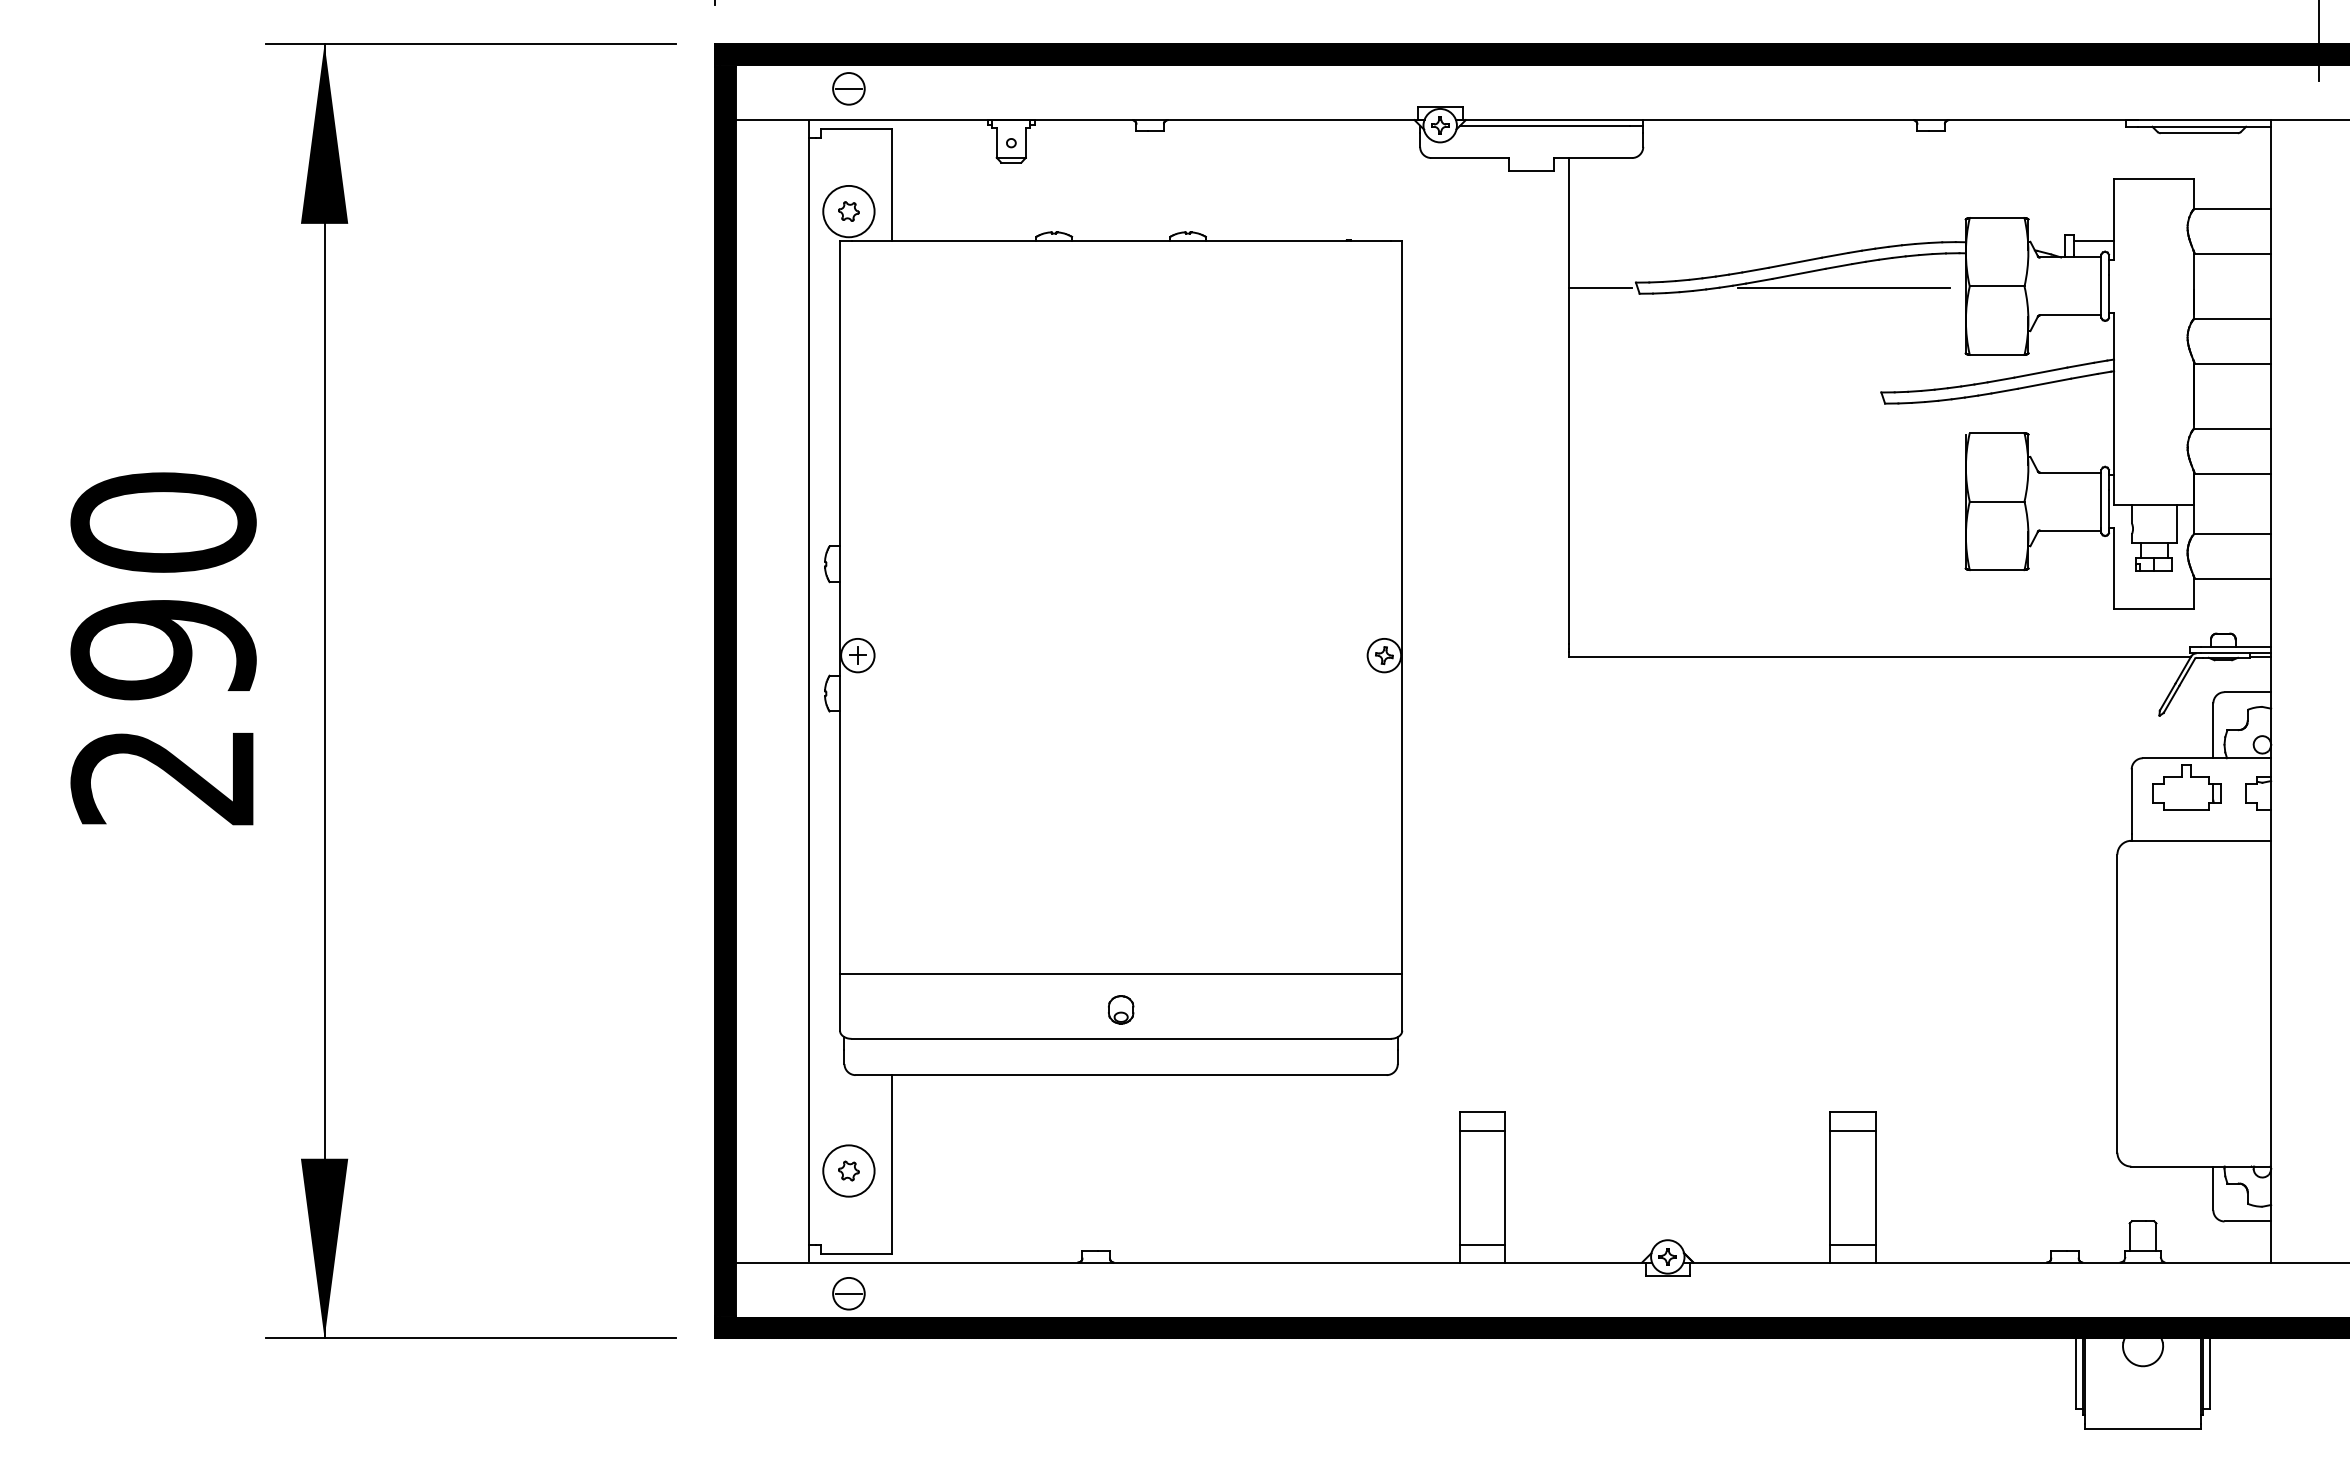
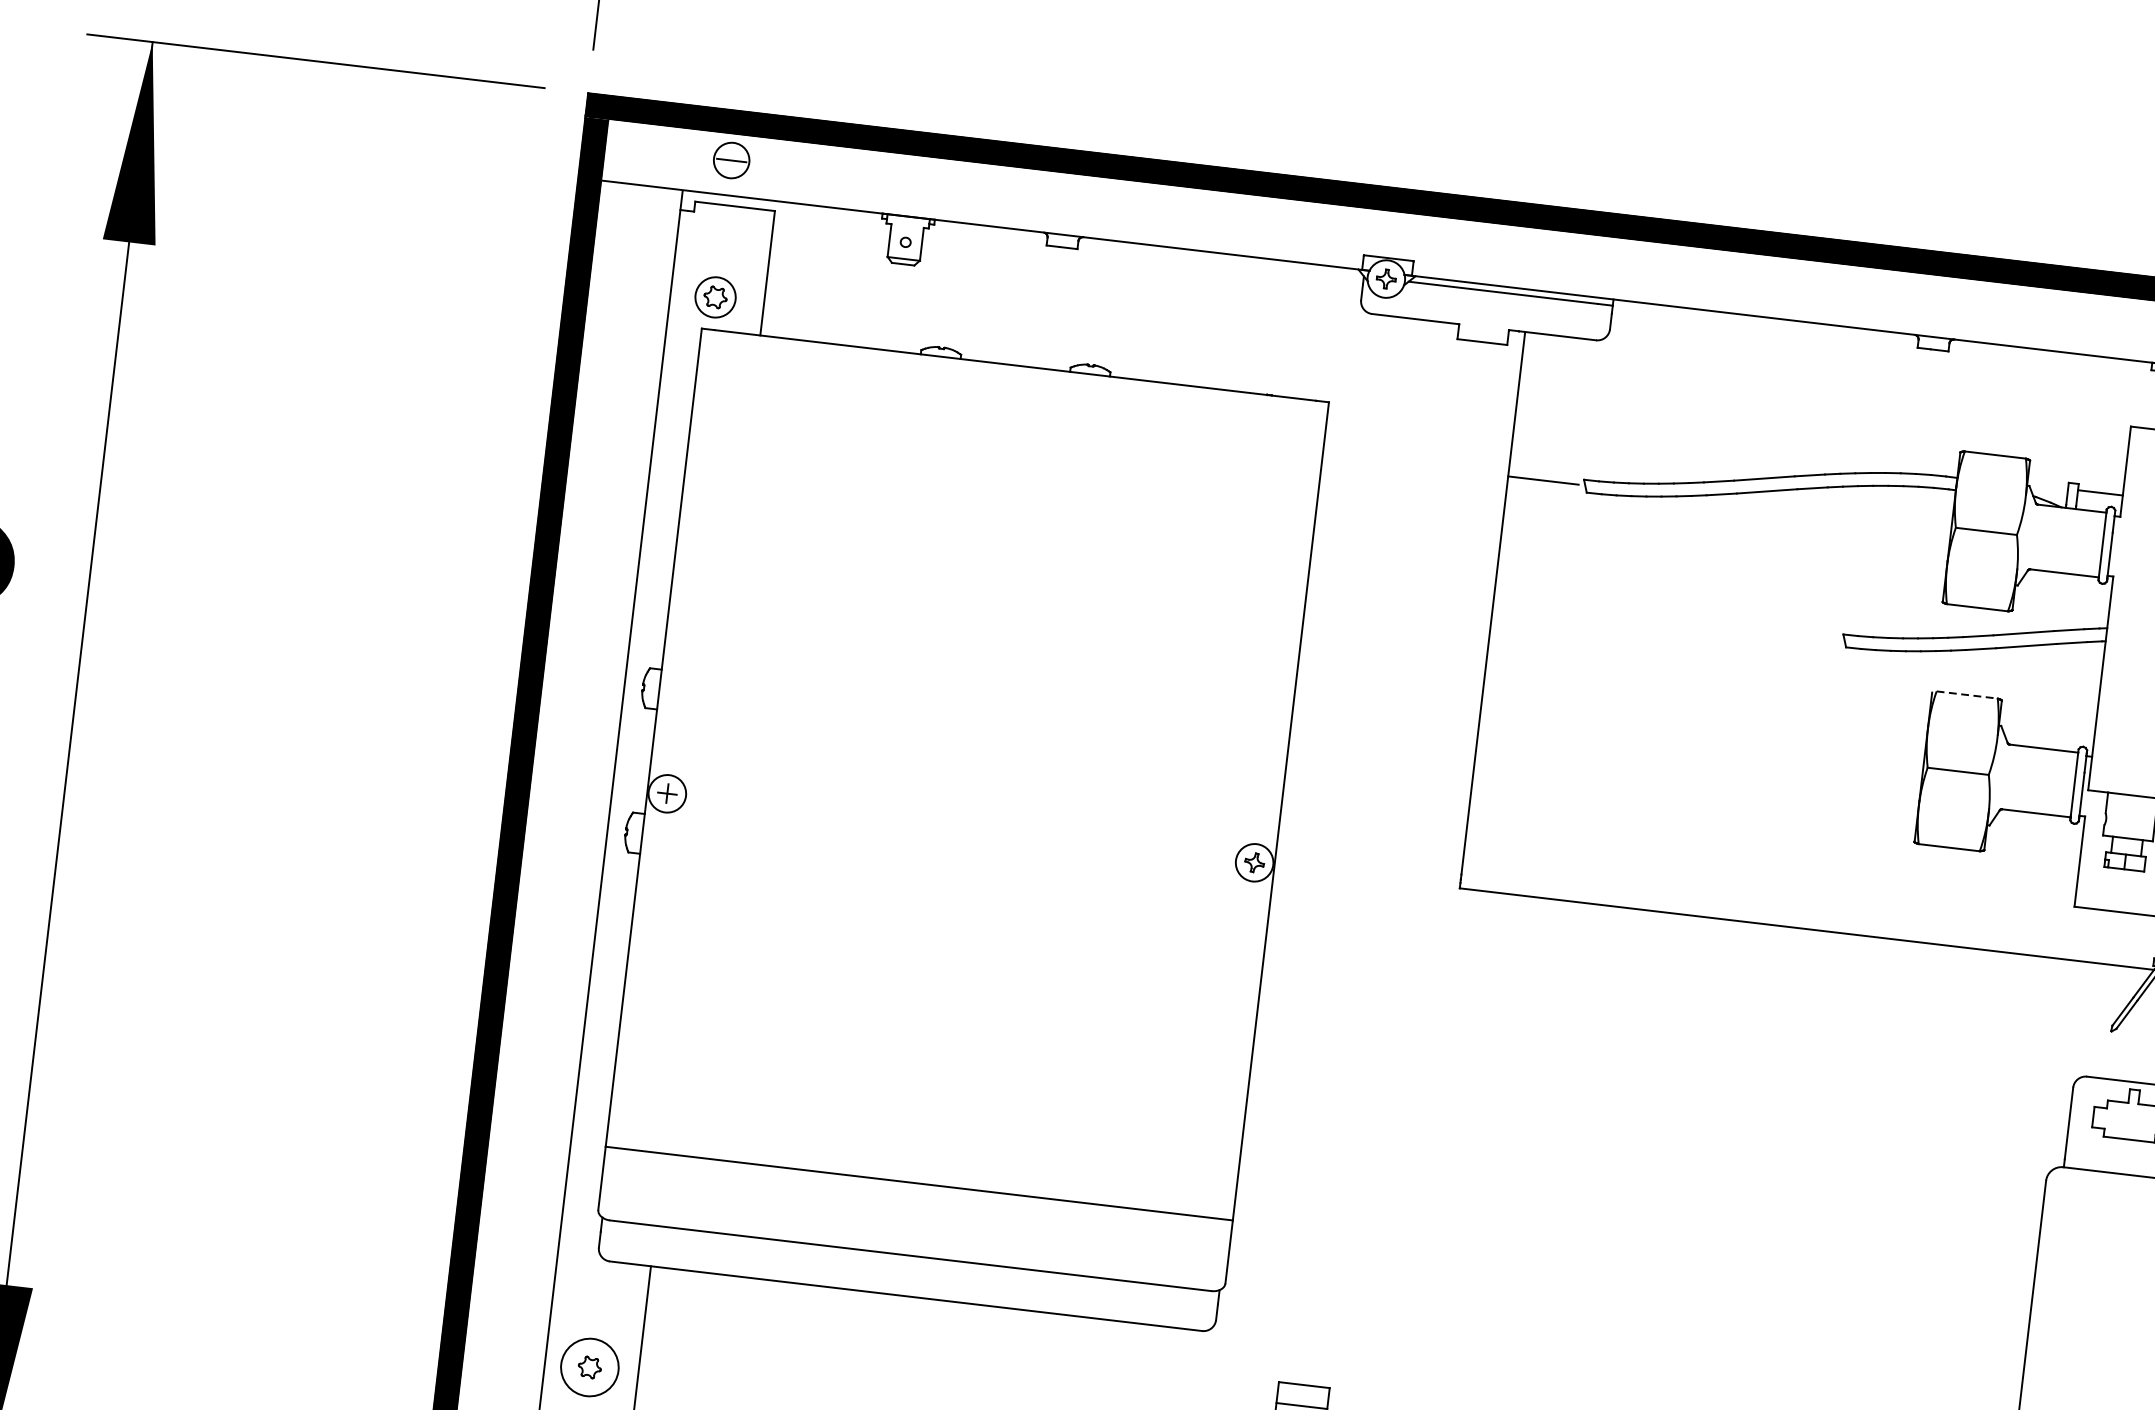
circle: (848, 211) -> (715, 297), size x0.7
line: (1843, 287) -> (1814, 512), removed
line: (1997, 433) -> (1967, 695), solid -> dashed
part: (1121, 1009) -> (915, 1223), removed

